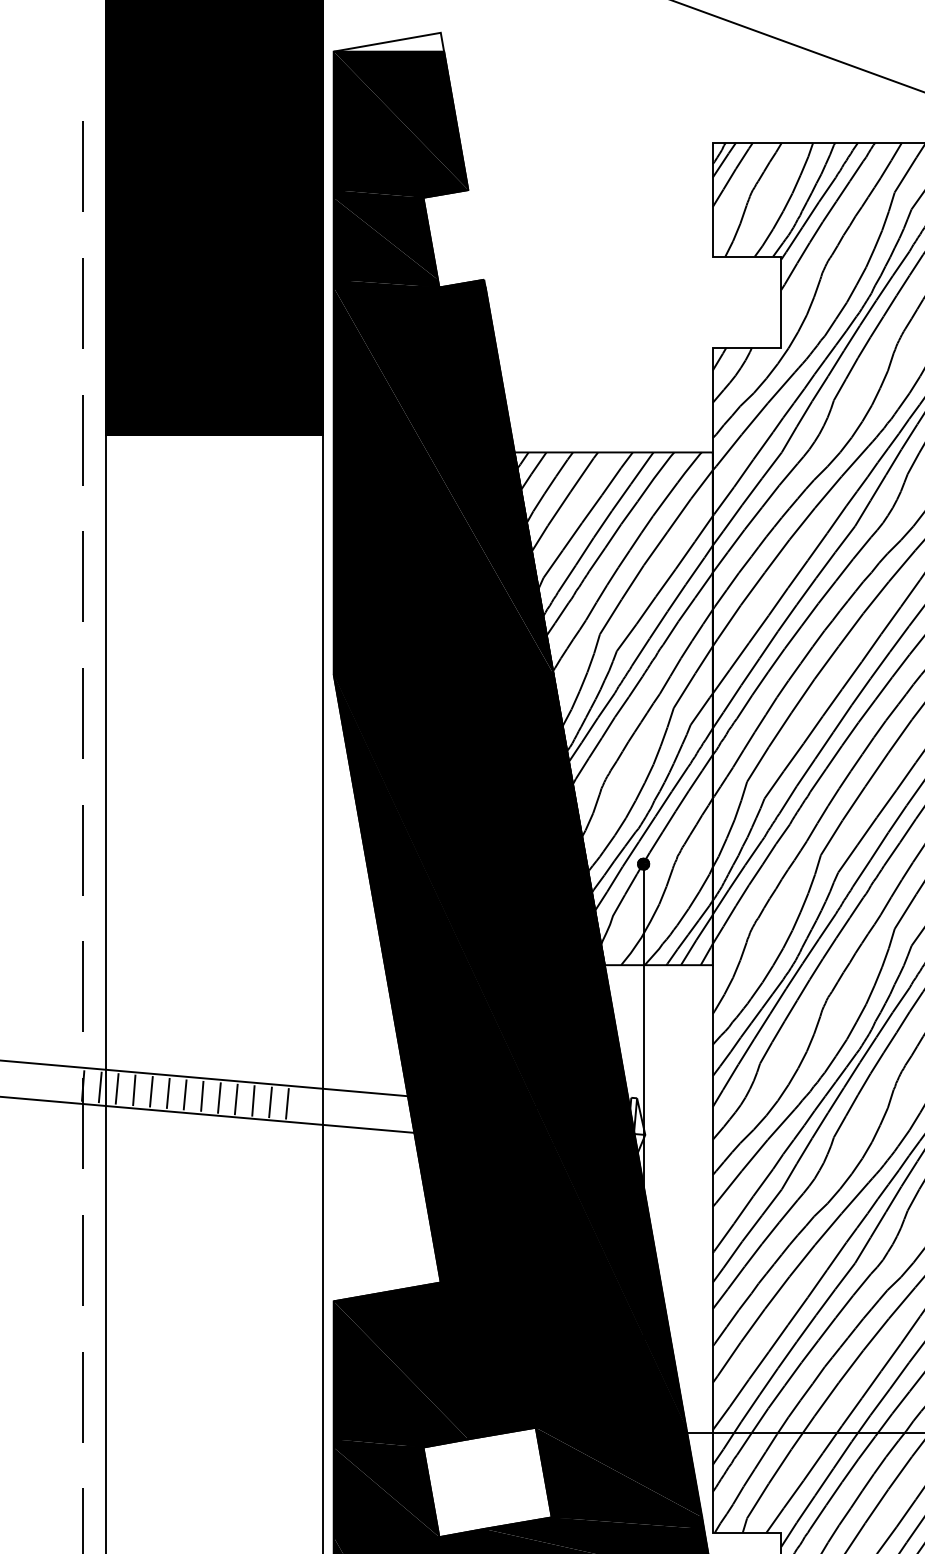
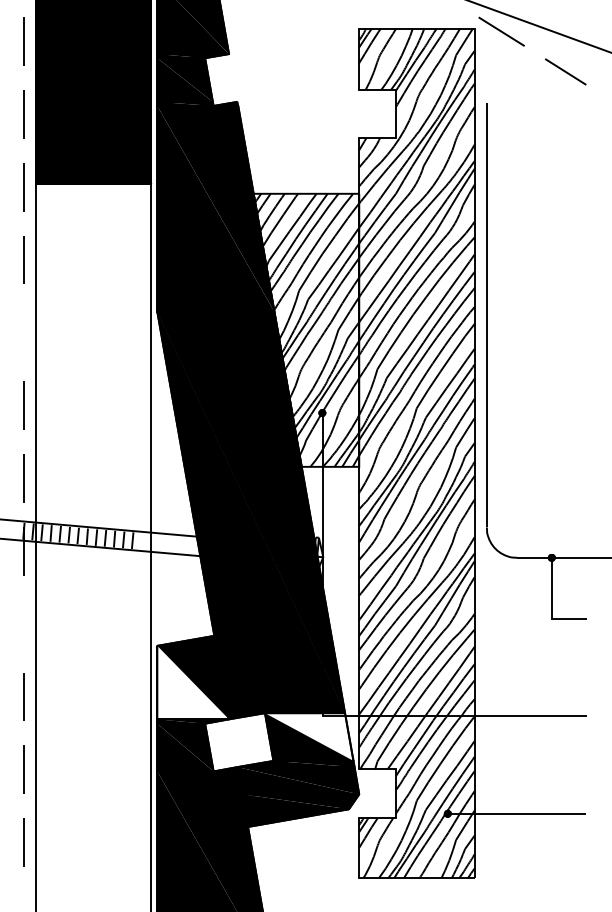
line: (82, 712) -> (23, 332), removed
line: (82, 1259) -> (23, 623), removed
fill: (401, 1370) -> (193, 682), removed
fill: (617, 1471) -> (308, 736), removed

